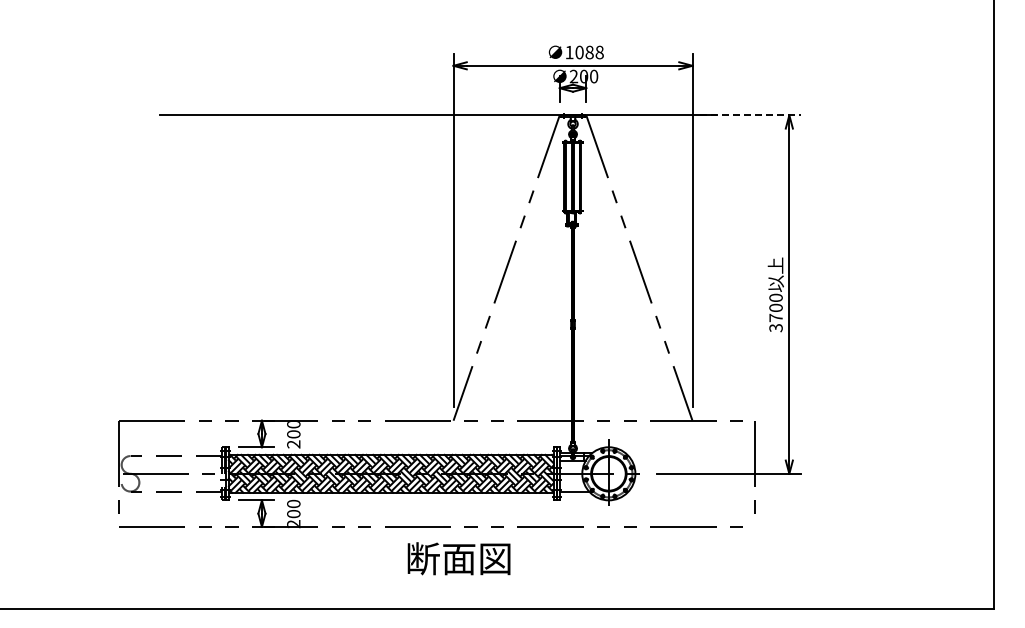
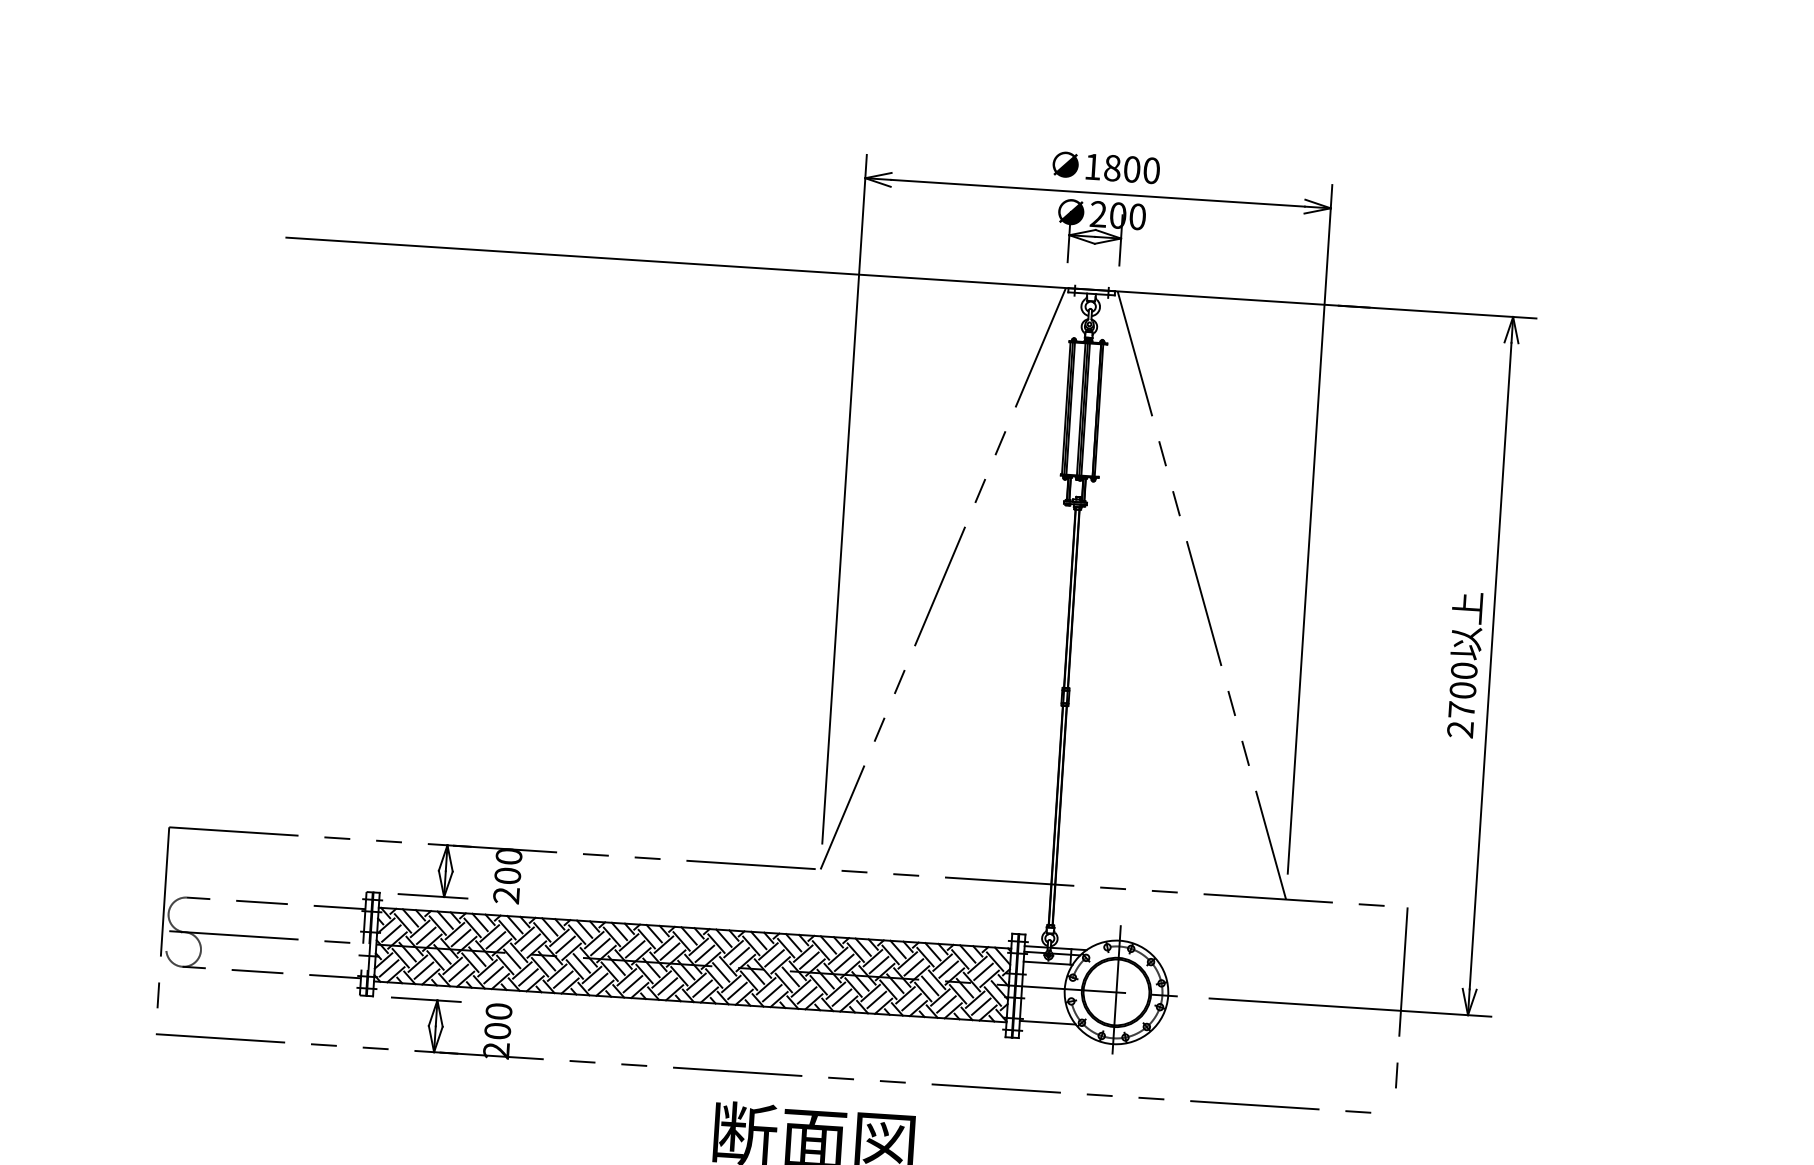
text: (589, 52) -> (1131, 169), 1088 -> 1800
line: (750, 115) -> (1437, 312), dashed -> solid
text: (775, 328) -> (1459, 730), 3700 -> 2700

